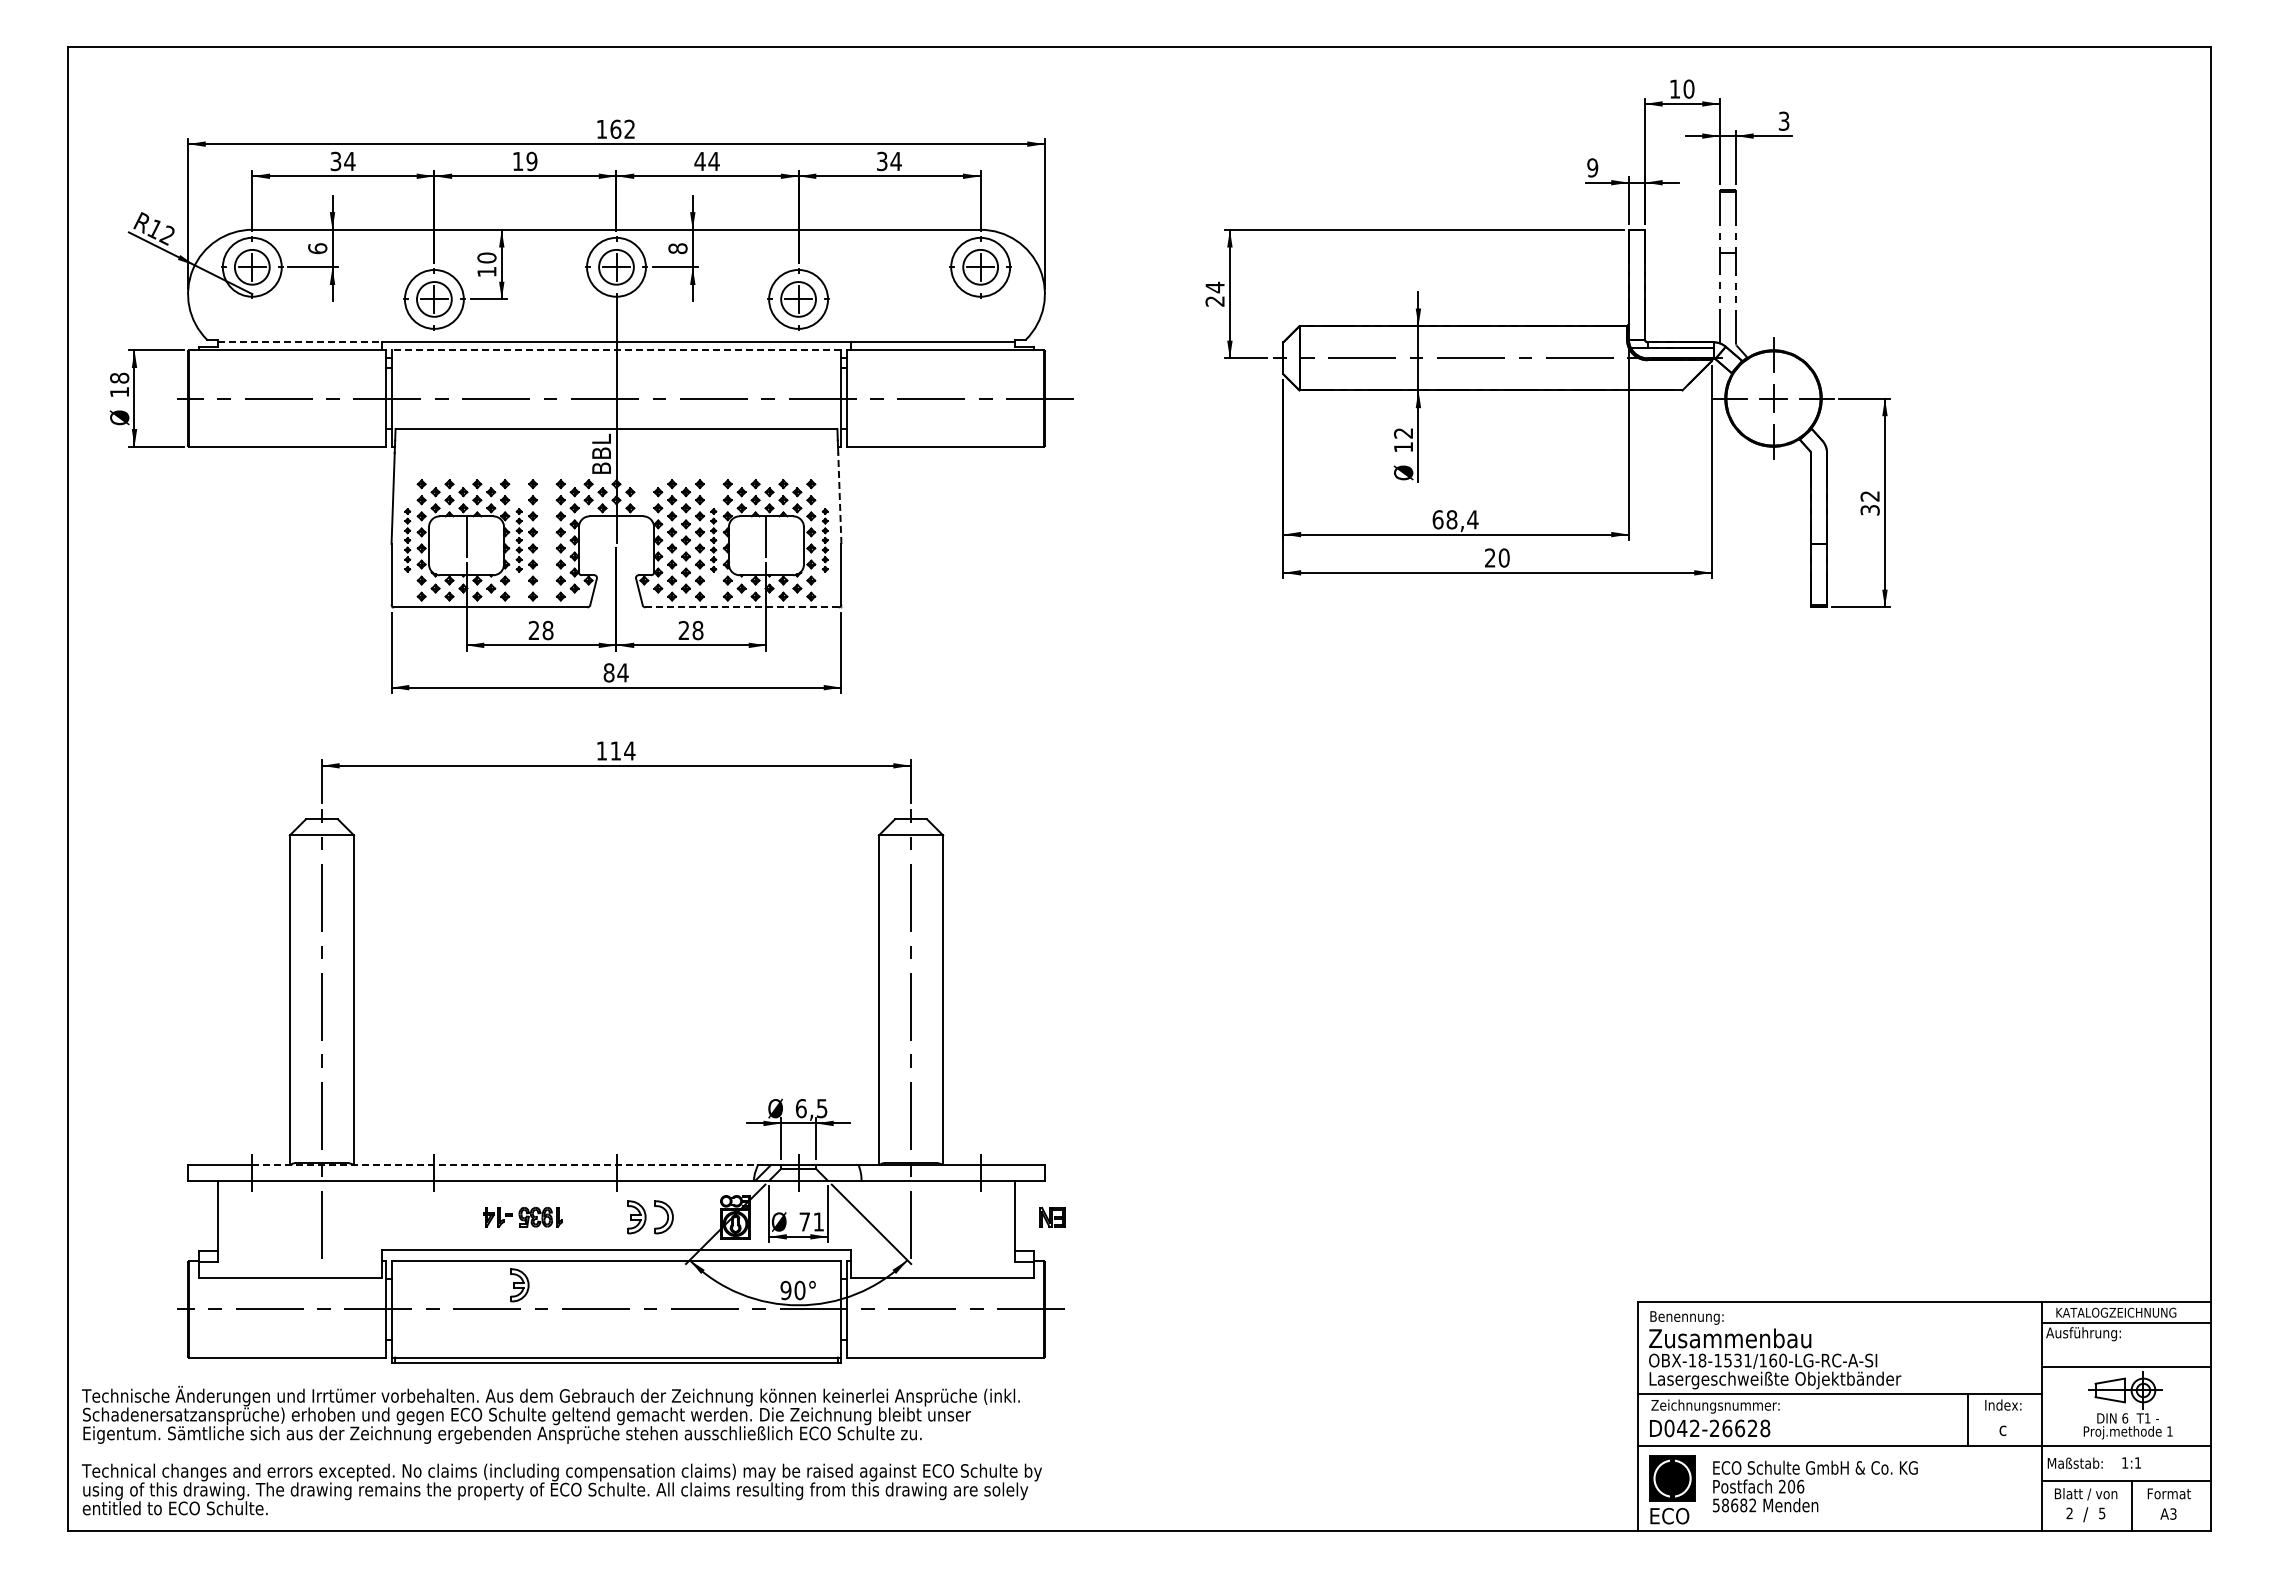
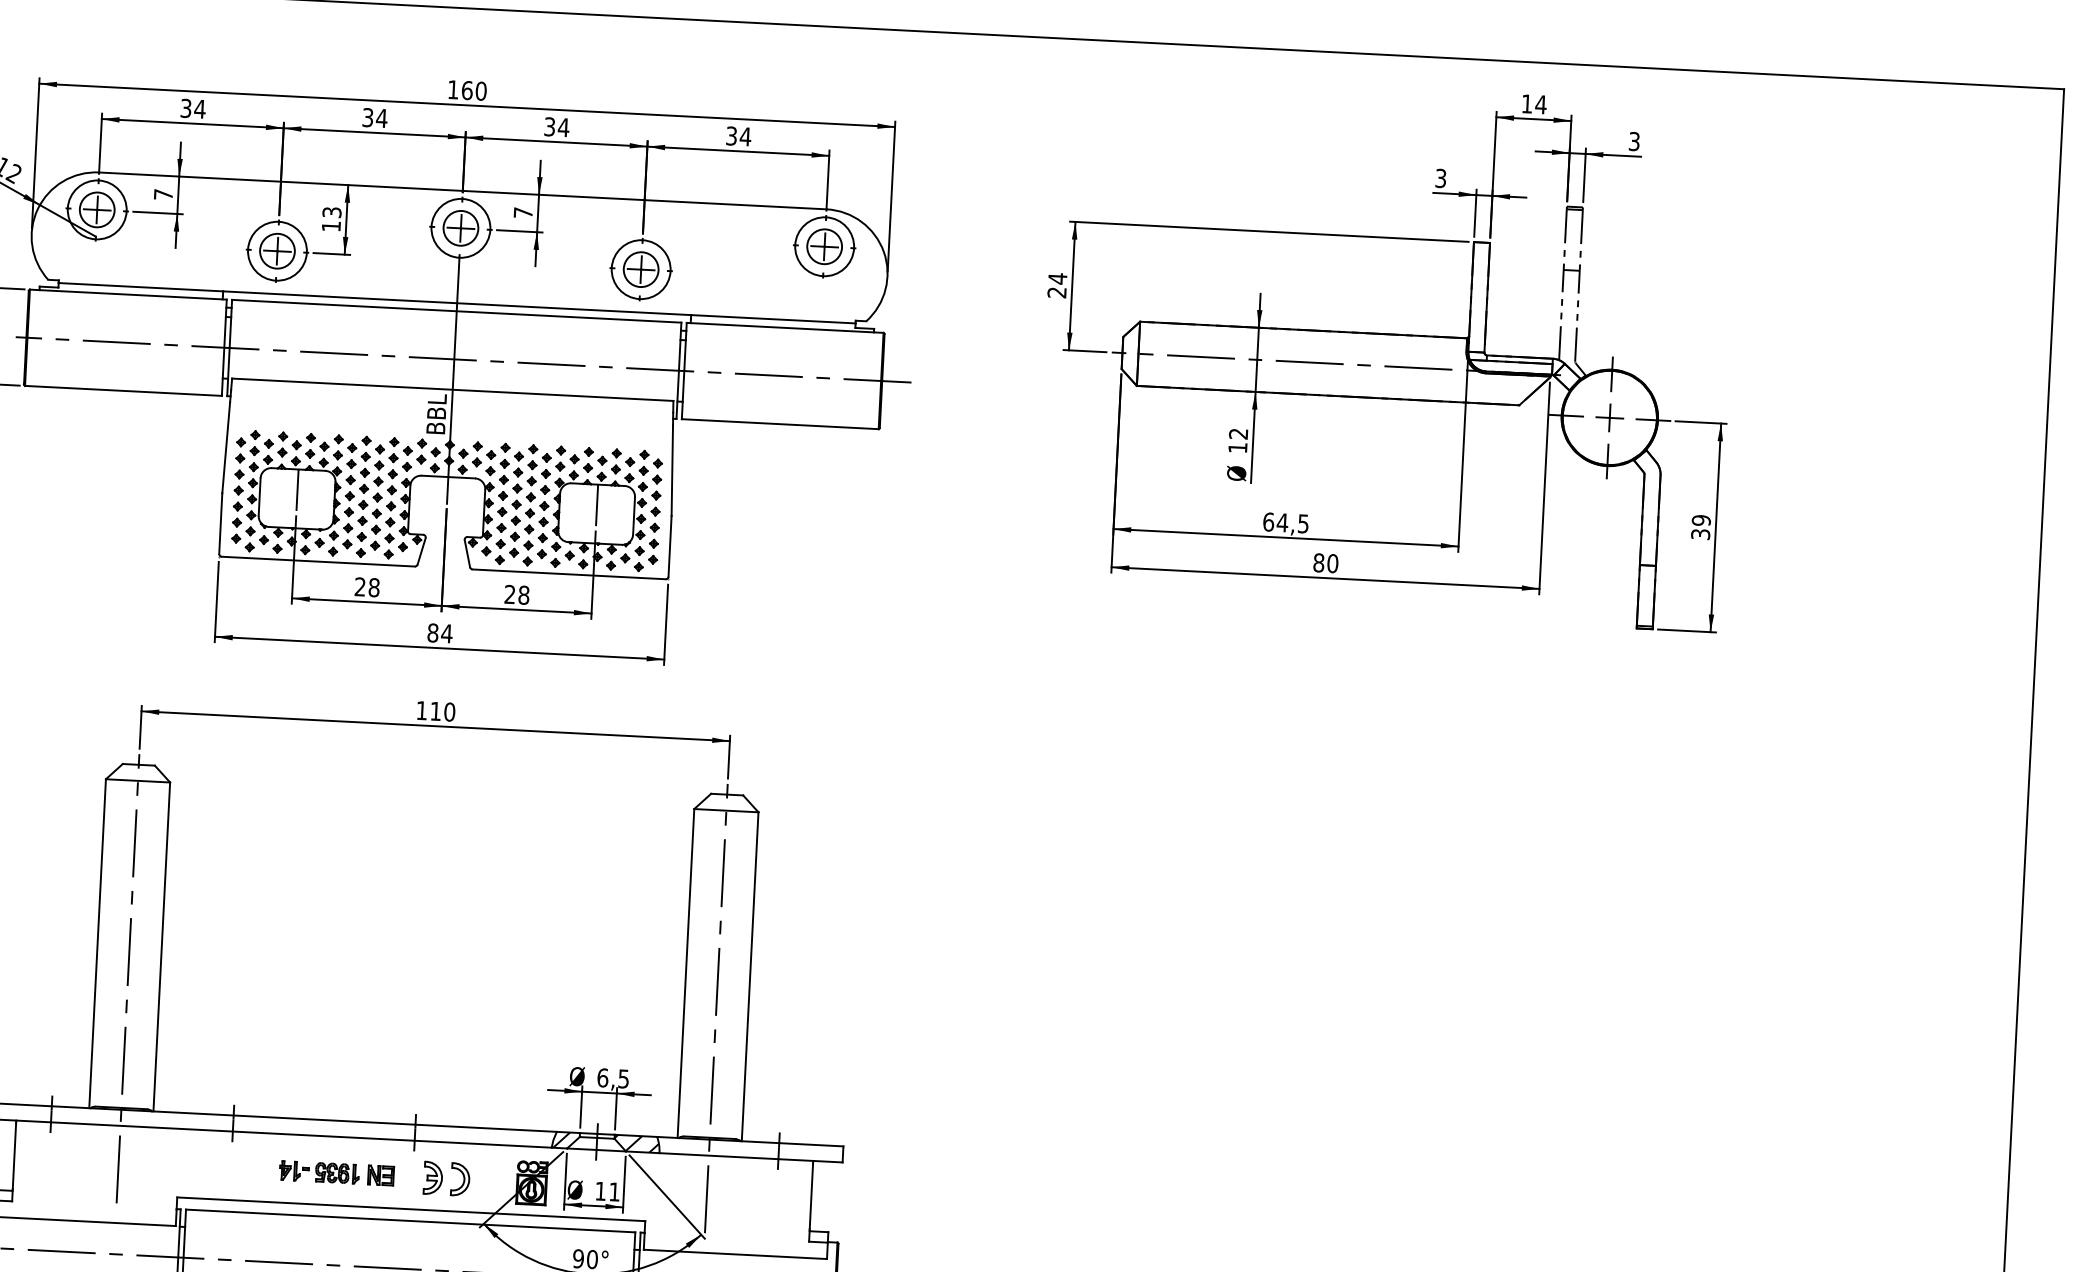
text: (1688, 88) -> (1540, 104), 10 -> 14
text: (629, 128) -> (480, 90), 162 -> 160
text: (524, 161) -> (374, 118), 19 -> 34
text: (699, 161) -> (549, 126), 44 -> 34
text: (1592, 167) -> (1440, 178), 9 -> 3
text: (317, 248) -> (163, 194), 6 -> 7
text: (677, 248) -> (522, 212), 8 -> 7
text: (486, 257) -> (331, 211), 10 -> 13
line: (300, 342) -> (141, 287), dashed -> solid
line: (616, 350) -> (456, 311), dashed -> solid
part: (644, 492) -> (477, 454), added
text: (1869, 496) -> (1700, 520), 32 -> 39
line: (839, 498) -> (671, 470), dashed -> solid
text: (1462, 519) -> (1293, 523), 68,4 -> 64,5
part: (407, 540) -> (238, 490), size x1.67
part: (519, 540) -> (350, 496), size x1.67
part: (546, 540) -> (377, 497), added
part: (713, 540) -> (544, 506), size x1.67
part: (825, 540) -> (655, 511), size x1.67
text: (1489, 557) -> (1318, 562), 20 -> 80
line: (742, 607) -> (569, 574), dashed -> solid
text: (629, 750) -> (449, 711), 114 -> 110
line: (505, 1164) -> (304, 1118), dashed -> solid
hatch: (837, 1172) -> (635, 1143), added
part: (1052, 1217) -> (380, 1175), moved
text: (804, 1221) -> (600, 1190), 71 -> 11
part: (519, 1285) -> (312, 1240), removed

